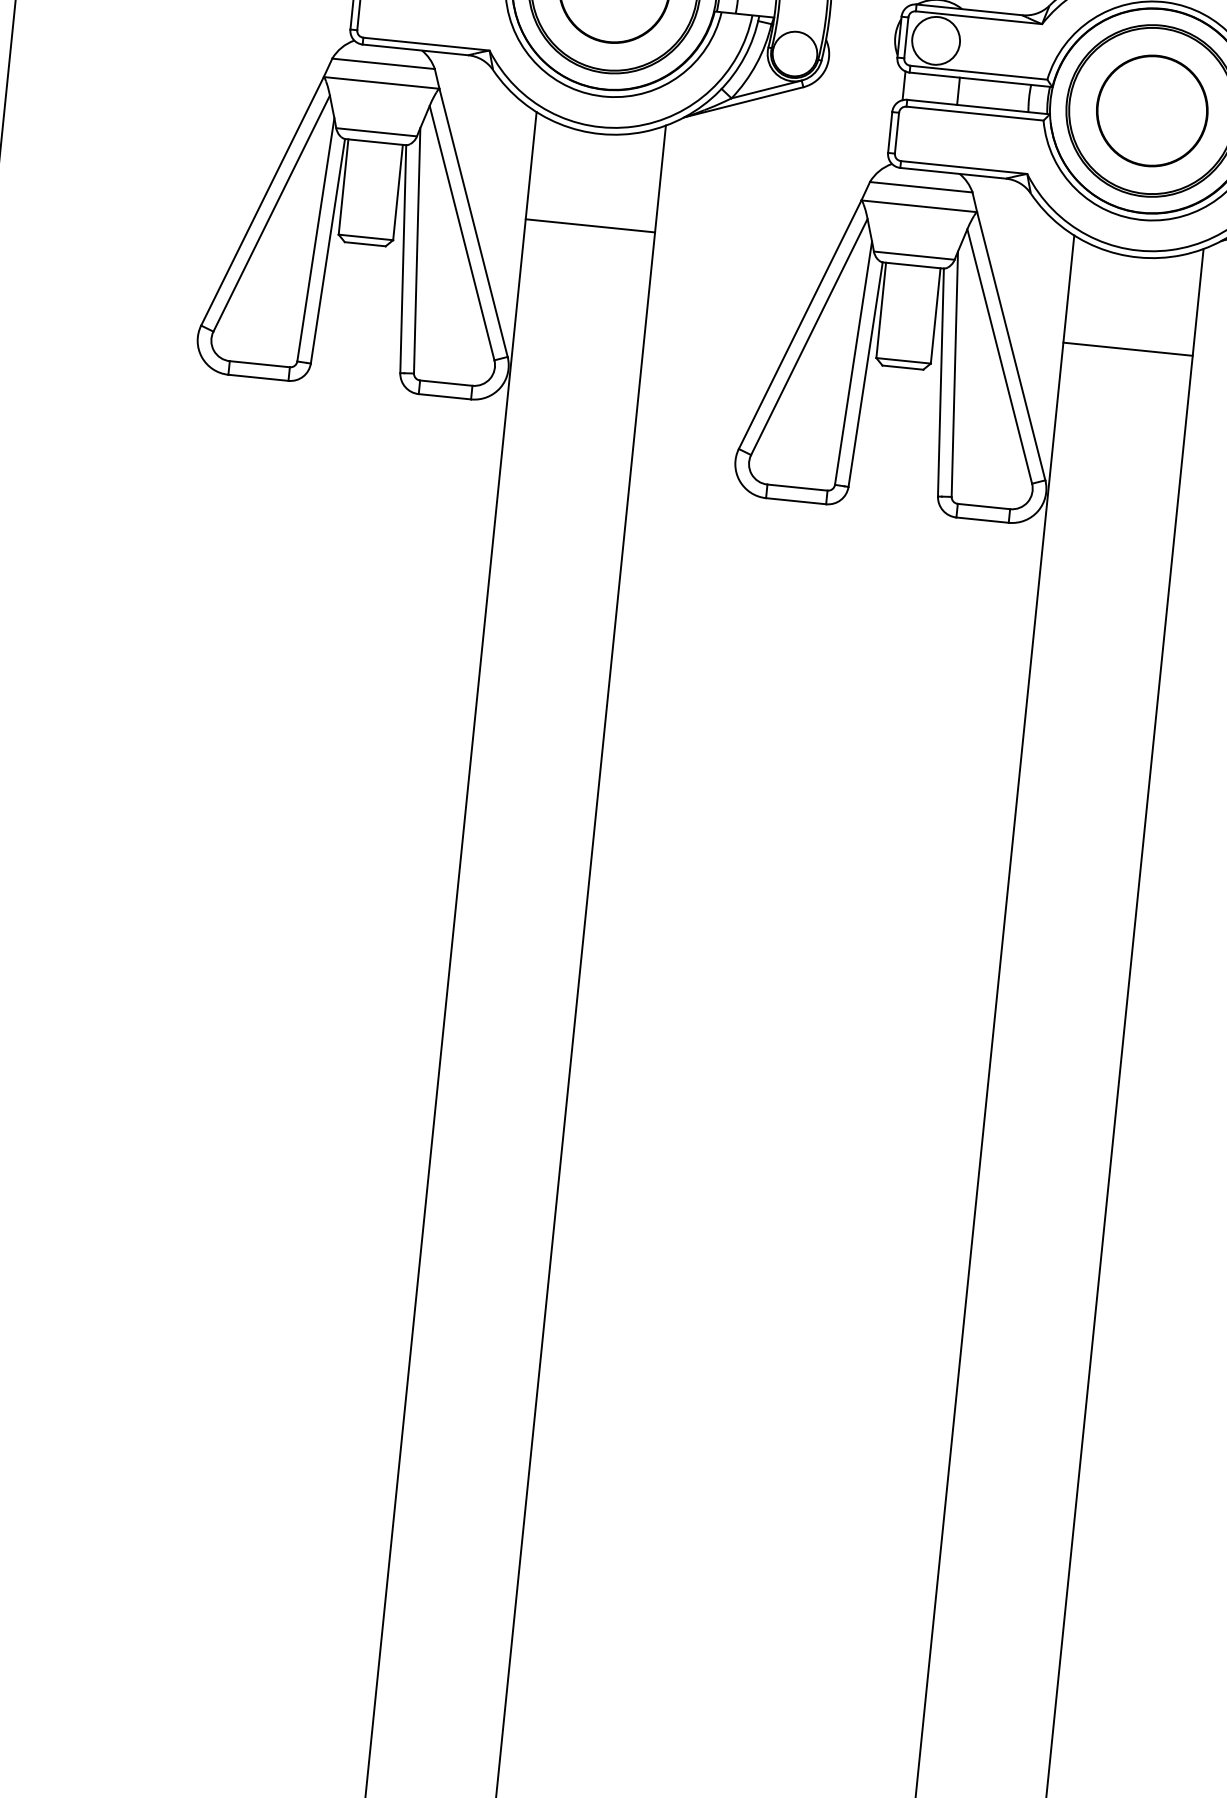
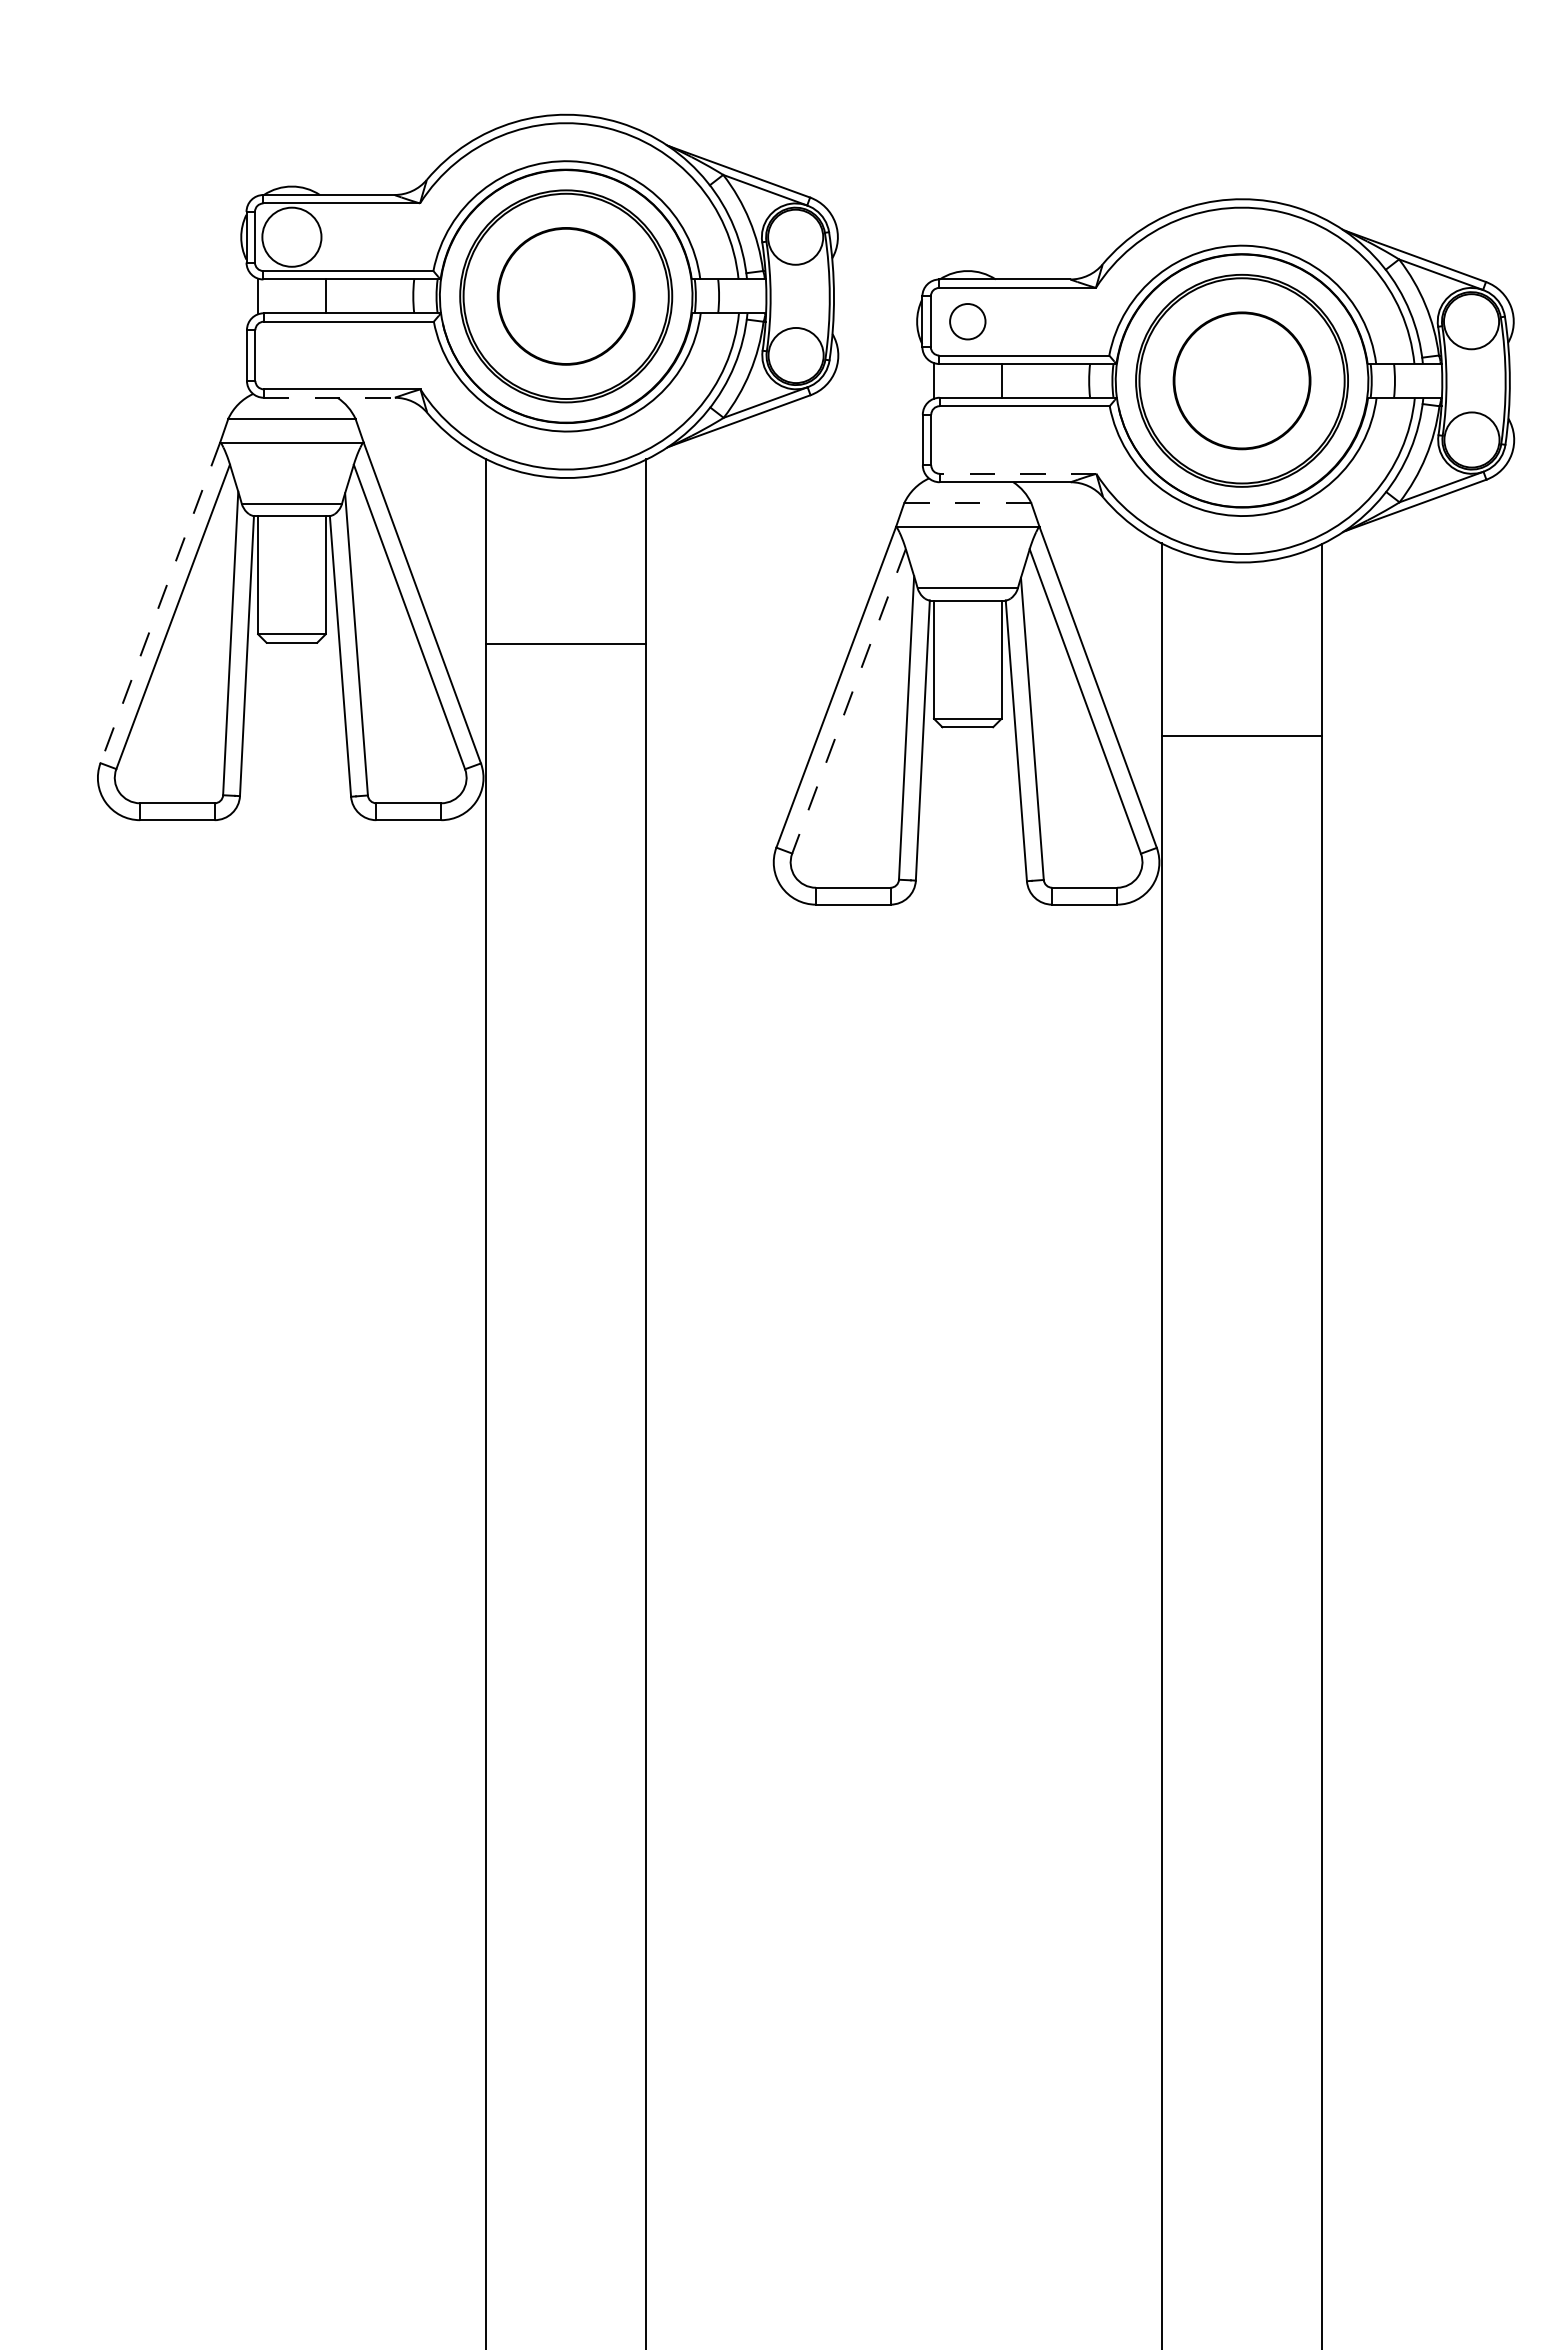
circle: (935, 40) -> (967, 321), size x0.6
line: (415, 49) -> (329, 397), solid -> dashed
line: (963, 167) -> (1017, 473), solid -> dashed
line: (920, 187) -> (967, 503), solid -> dashed
line: (262, 201) -> (160, 603), solid -> dashed
line: (589, 226) -> (565, 644), moved
line: (809, 337) -> (849, 701), solid -> dashed
line: (1127, 349) -> (1241, 735), moved

